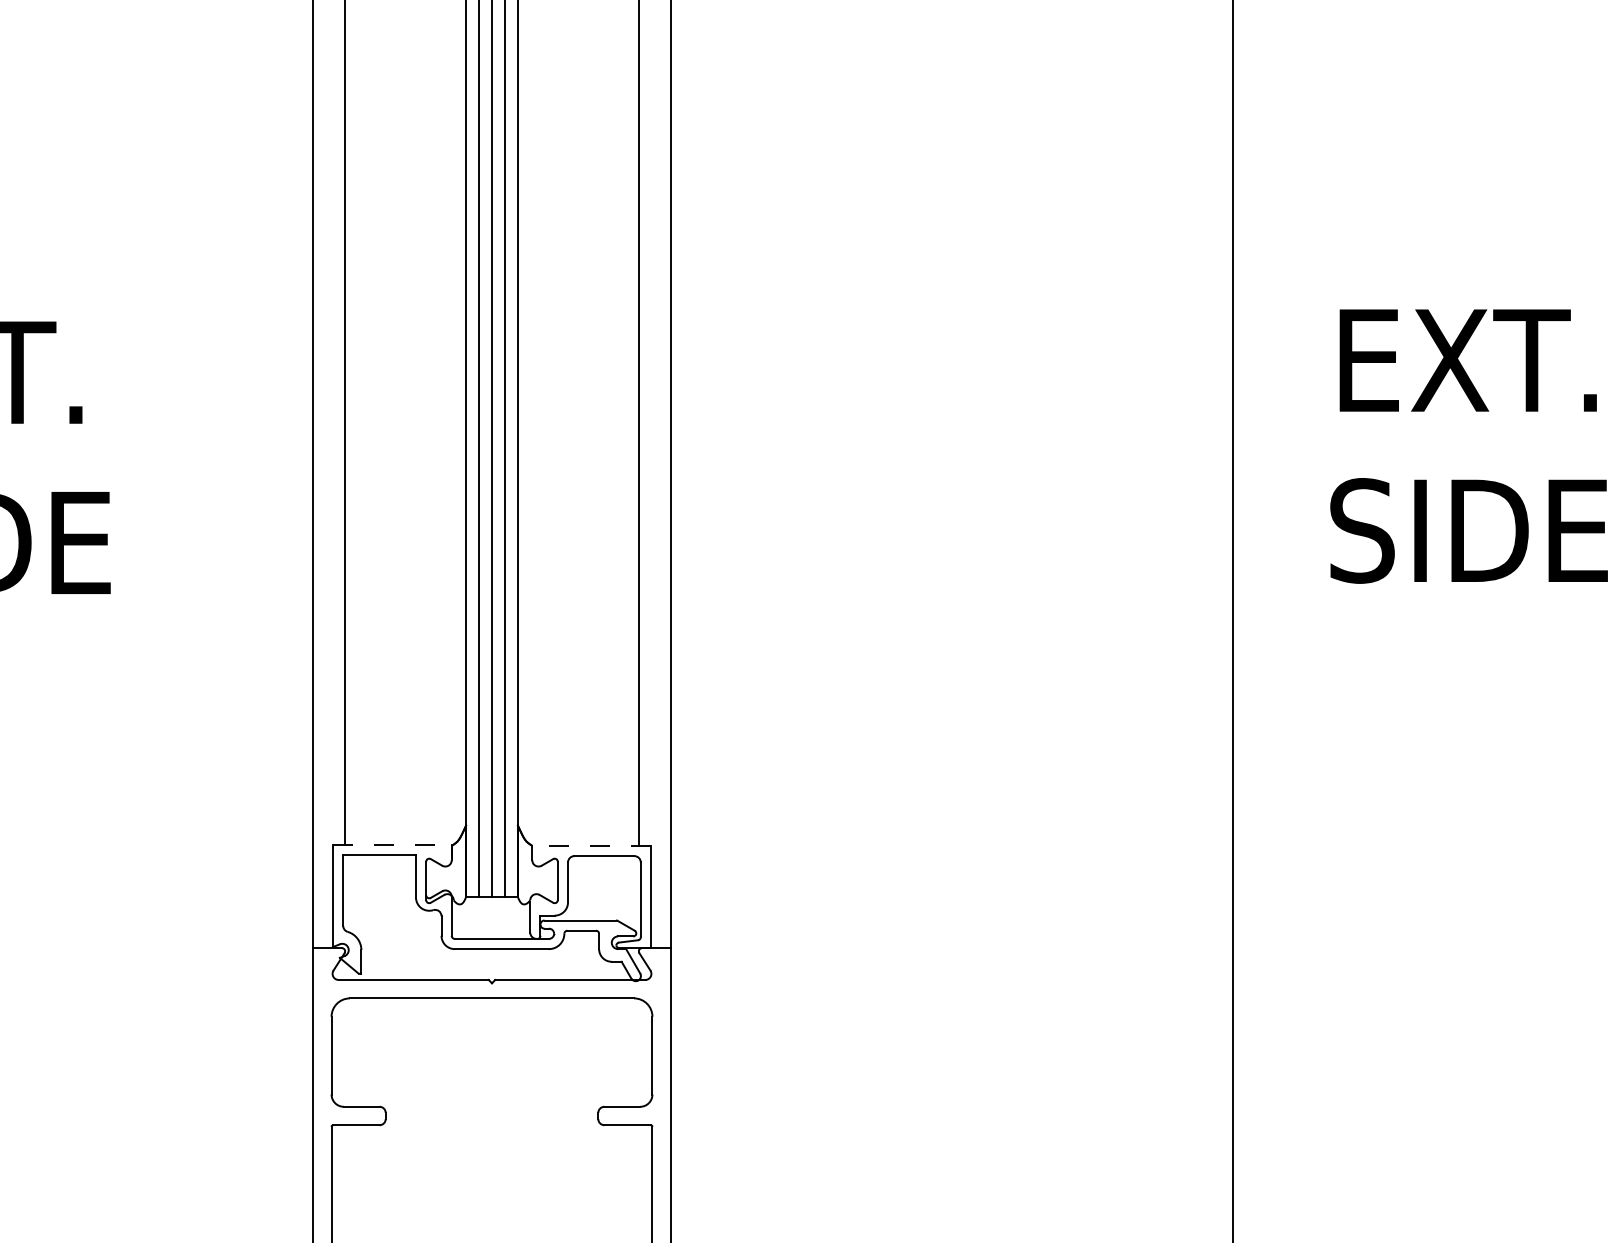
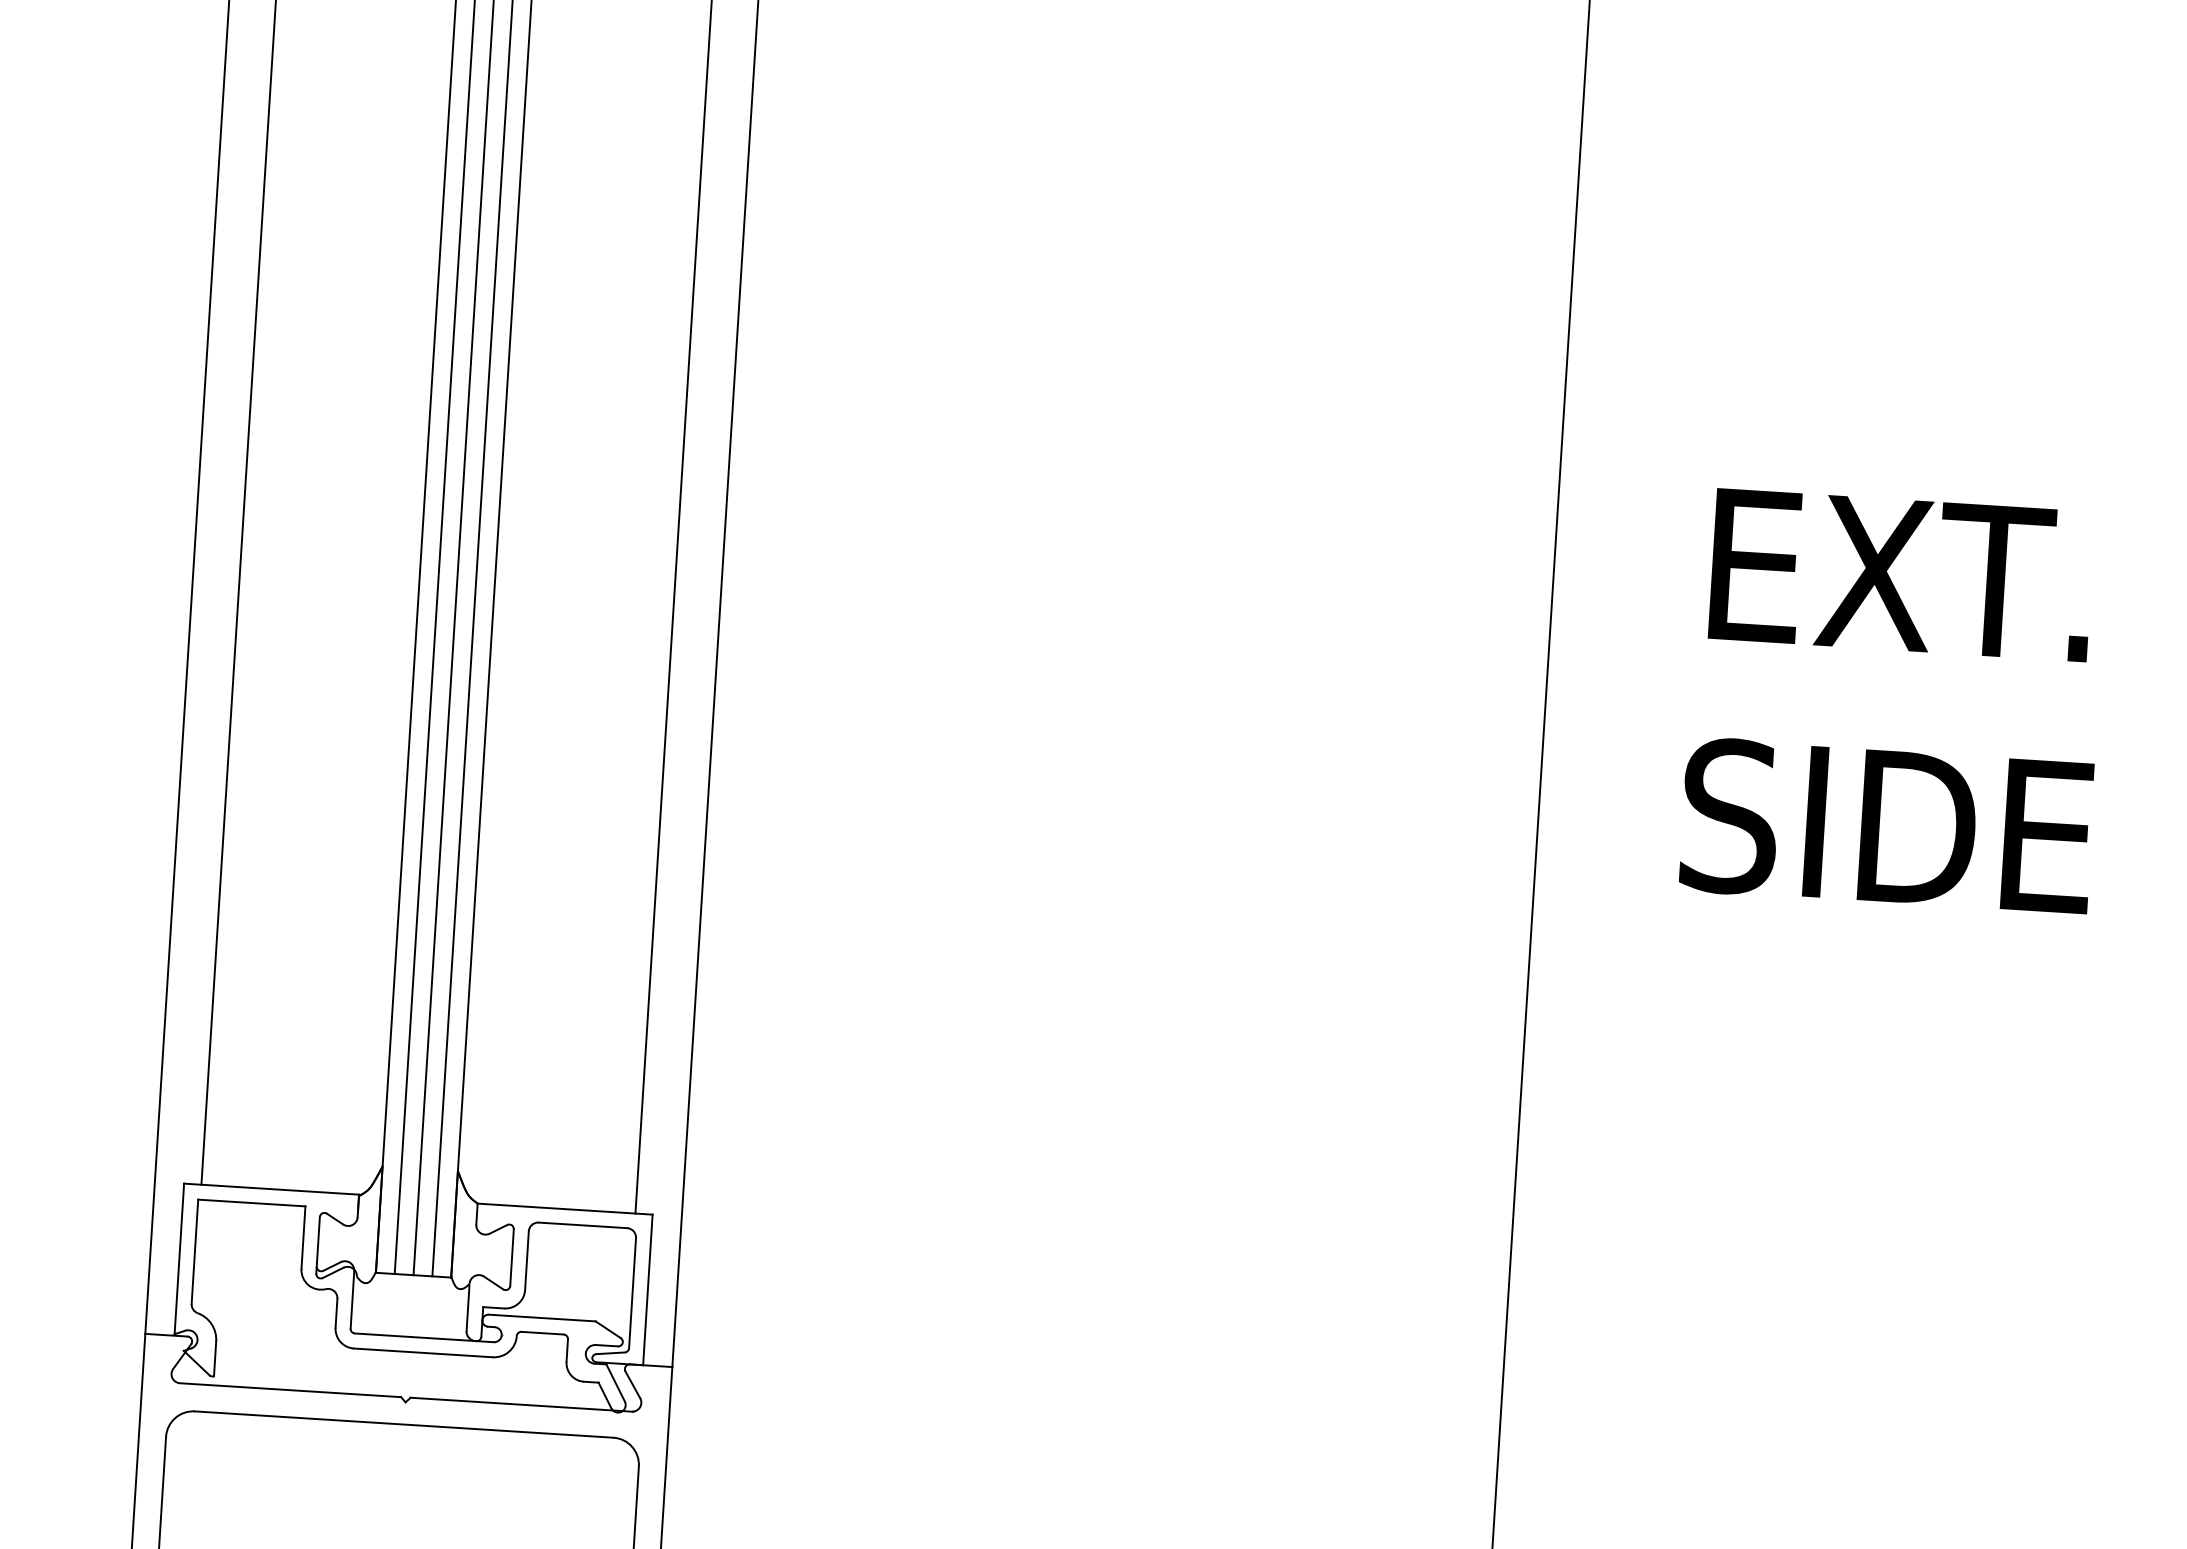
line: (392, 844) -> (271, 1188), dashed -> solid
line: (591, 845) -> (564, 1208), dashed -> solid

